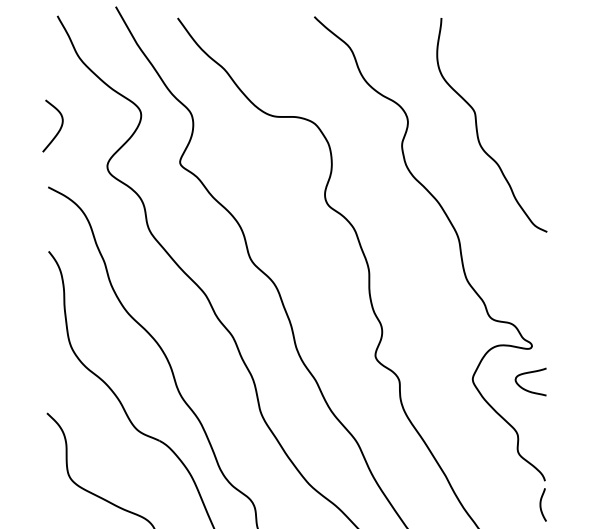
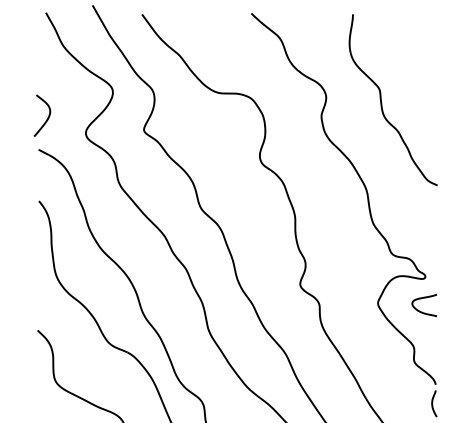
curve: (59, 128) -> (47, 117), moved

